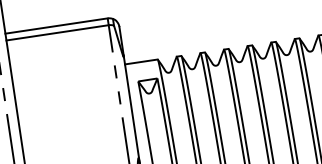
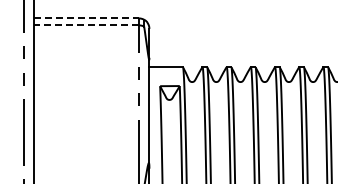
line: (57, 26) -> (87, 18), solid -> dashed
line: (57, 32) -> (86, 25), solid -> dashed

